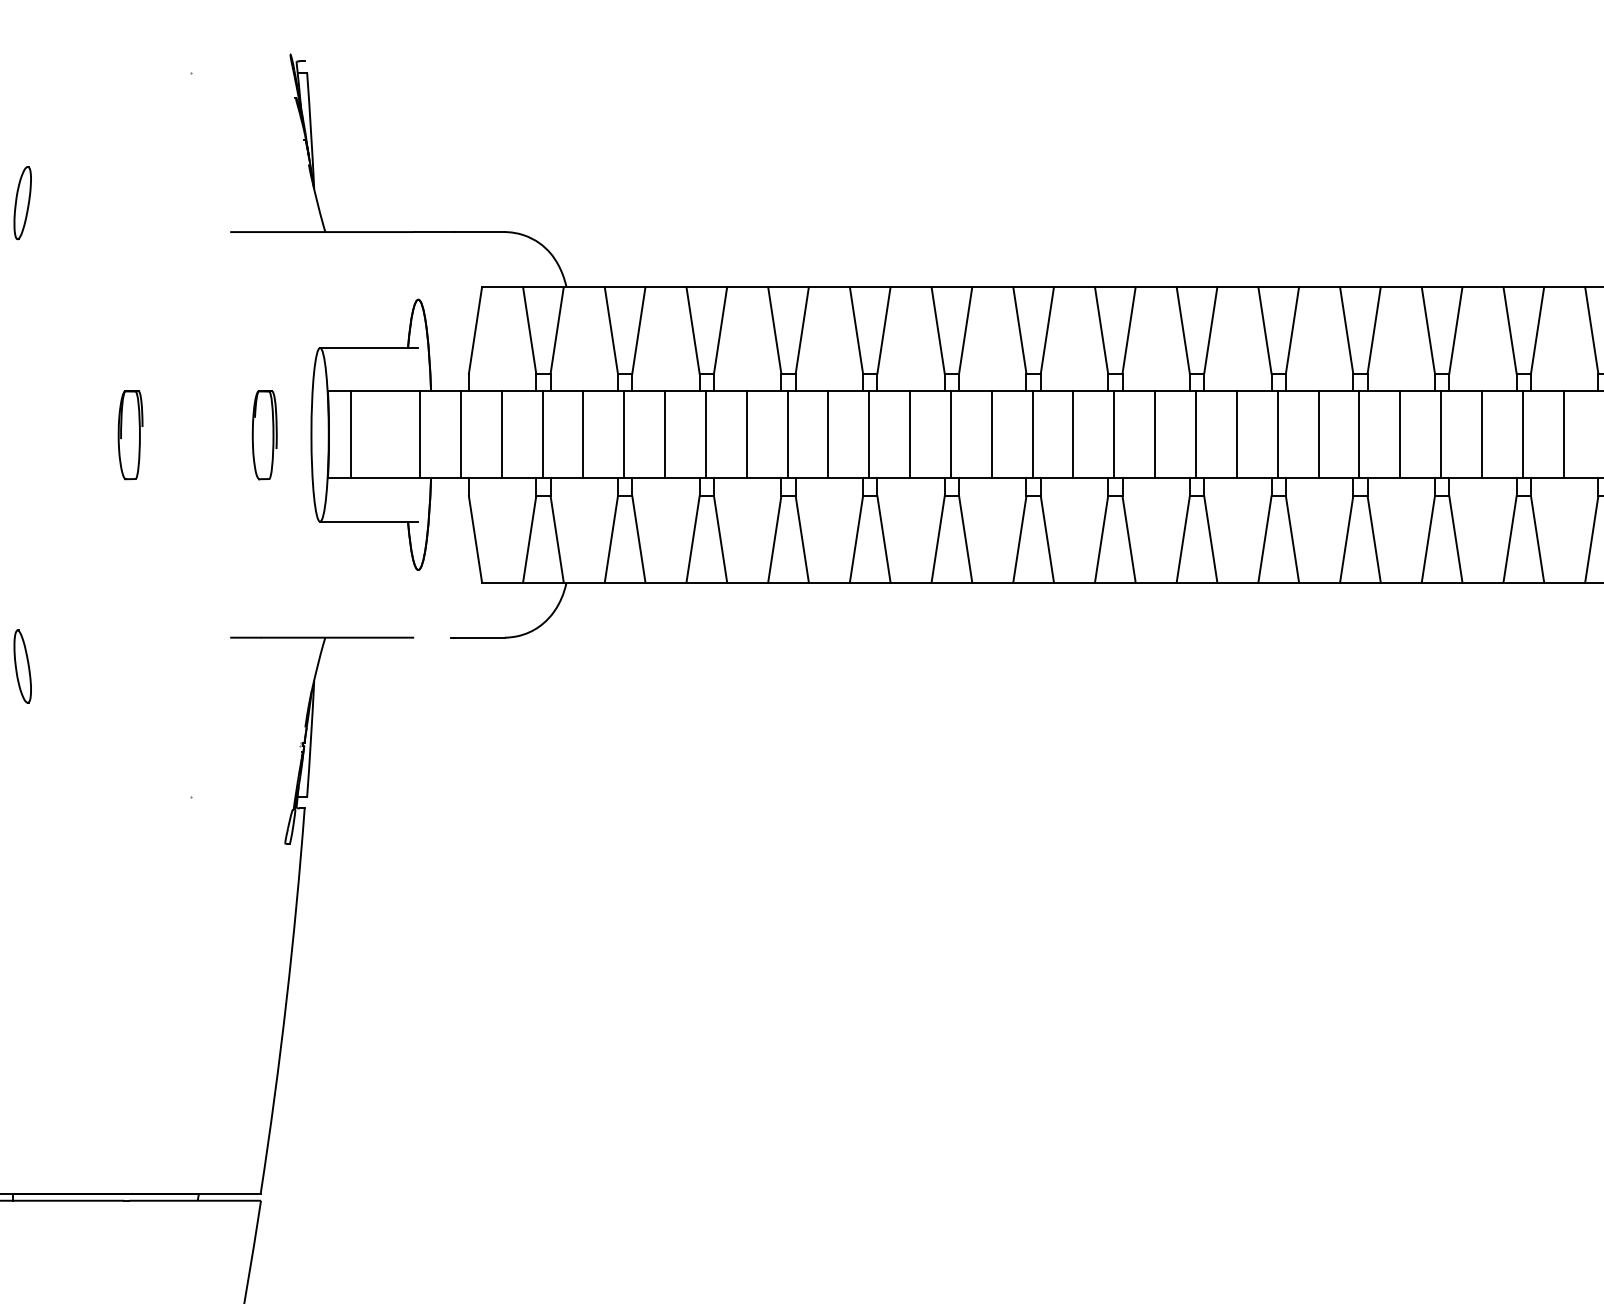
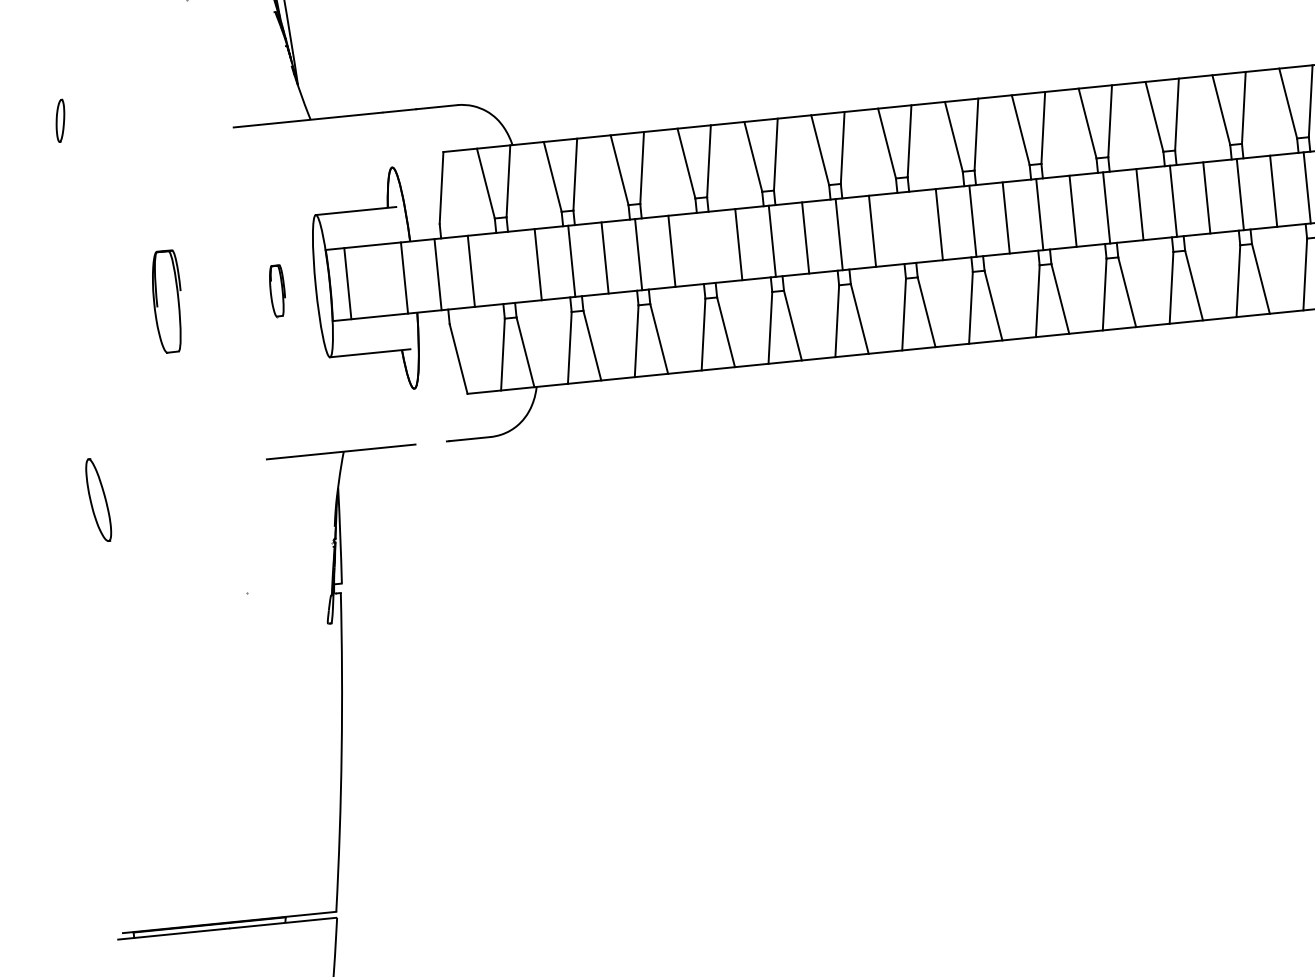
part: (22, 203) -> (60, 121), size x0.7
line: (542, 434) -> (504, 267), removed
line: (787, 434) -> (705, 247), removed
line: (1032, 434) -> (905, 227), removed
part: (130, 435) -> (167, 302), size x1.4
part: (264, 435) -> (277, 291), size x0.7
part: (22, 666) -> (98, 500), size x1.4

